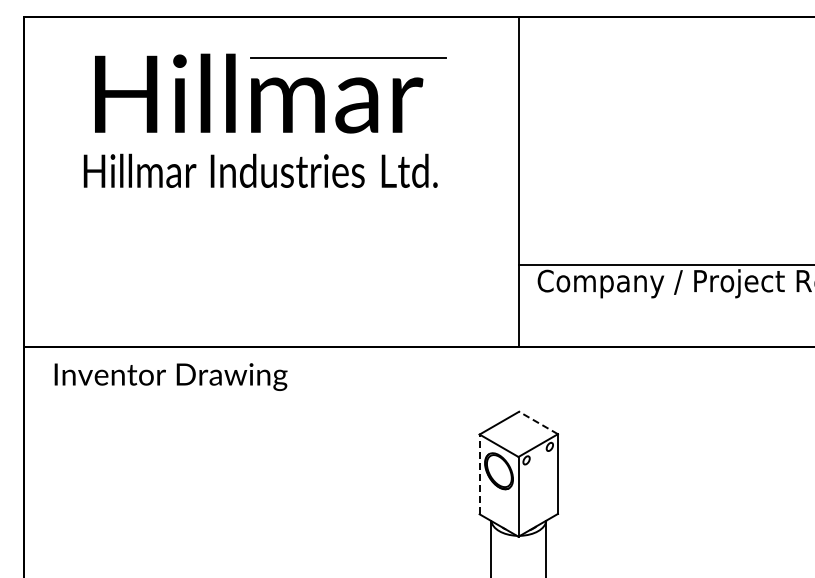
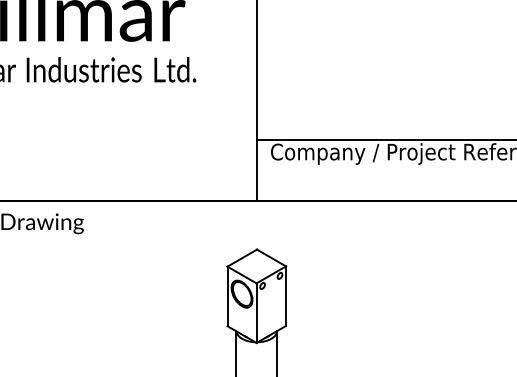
line: (538, 422) -> (271, 257), dashed -> solid
line: (479, 474) -> (227, 296), dashed -> solid

